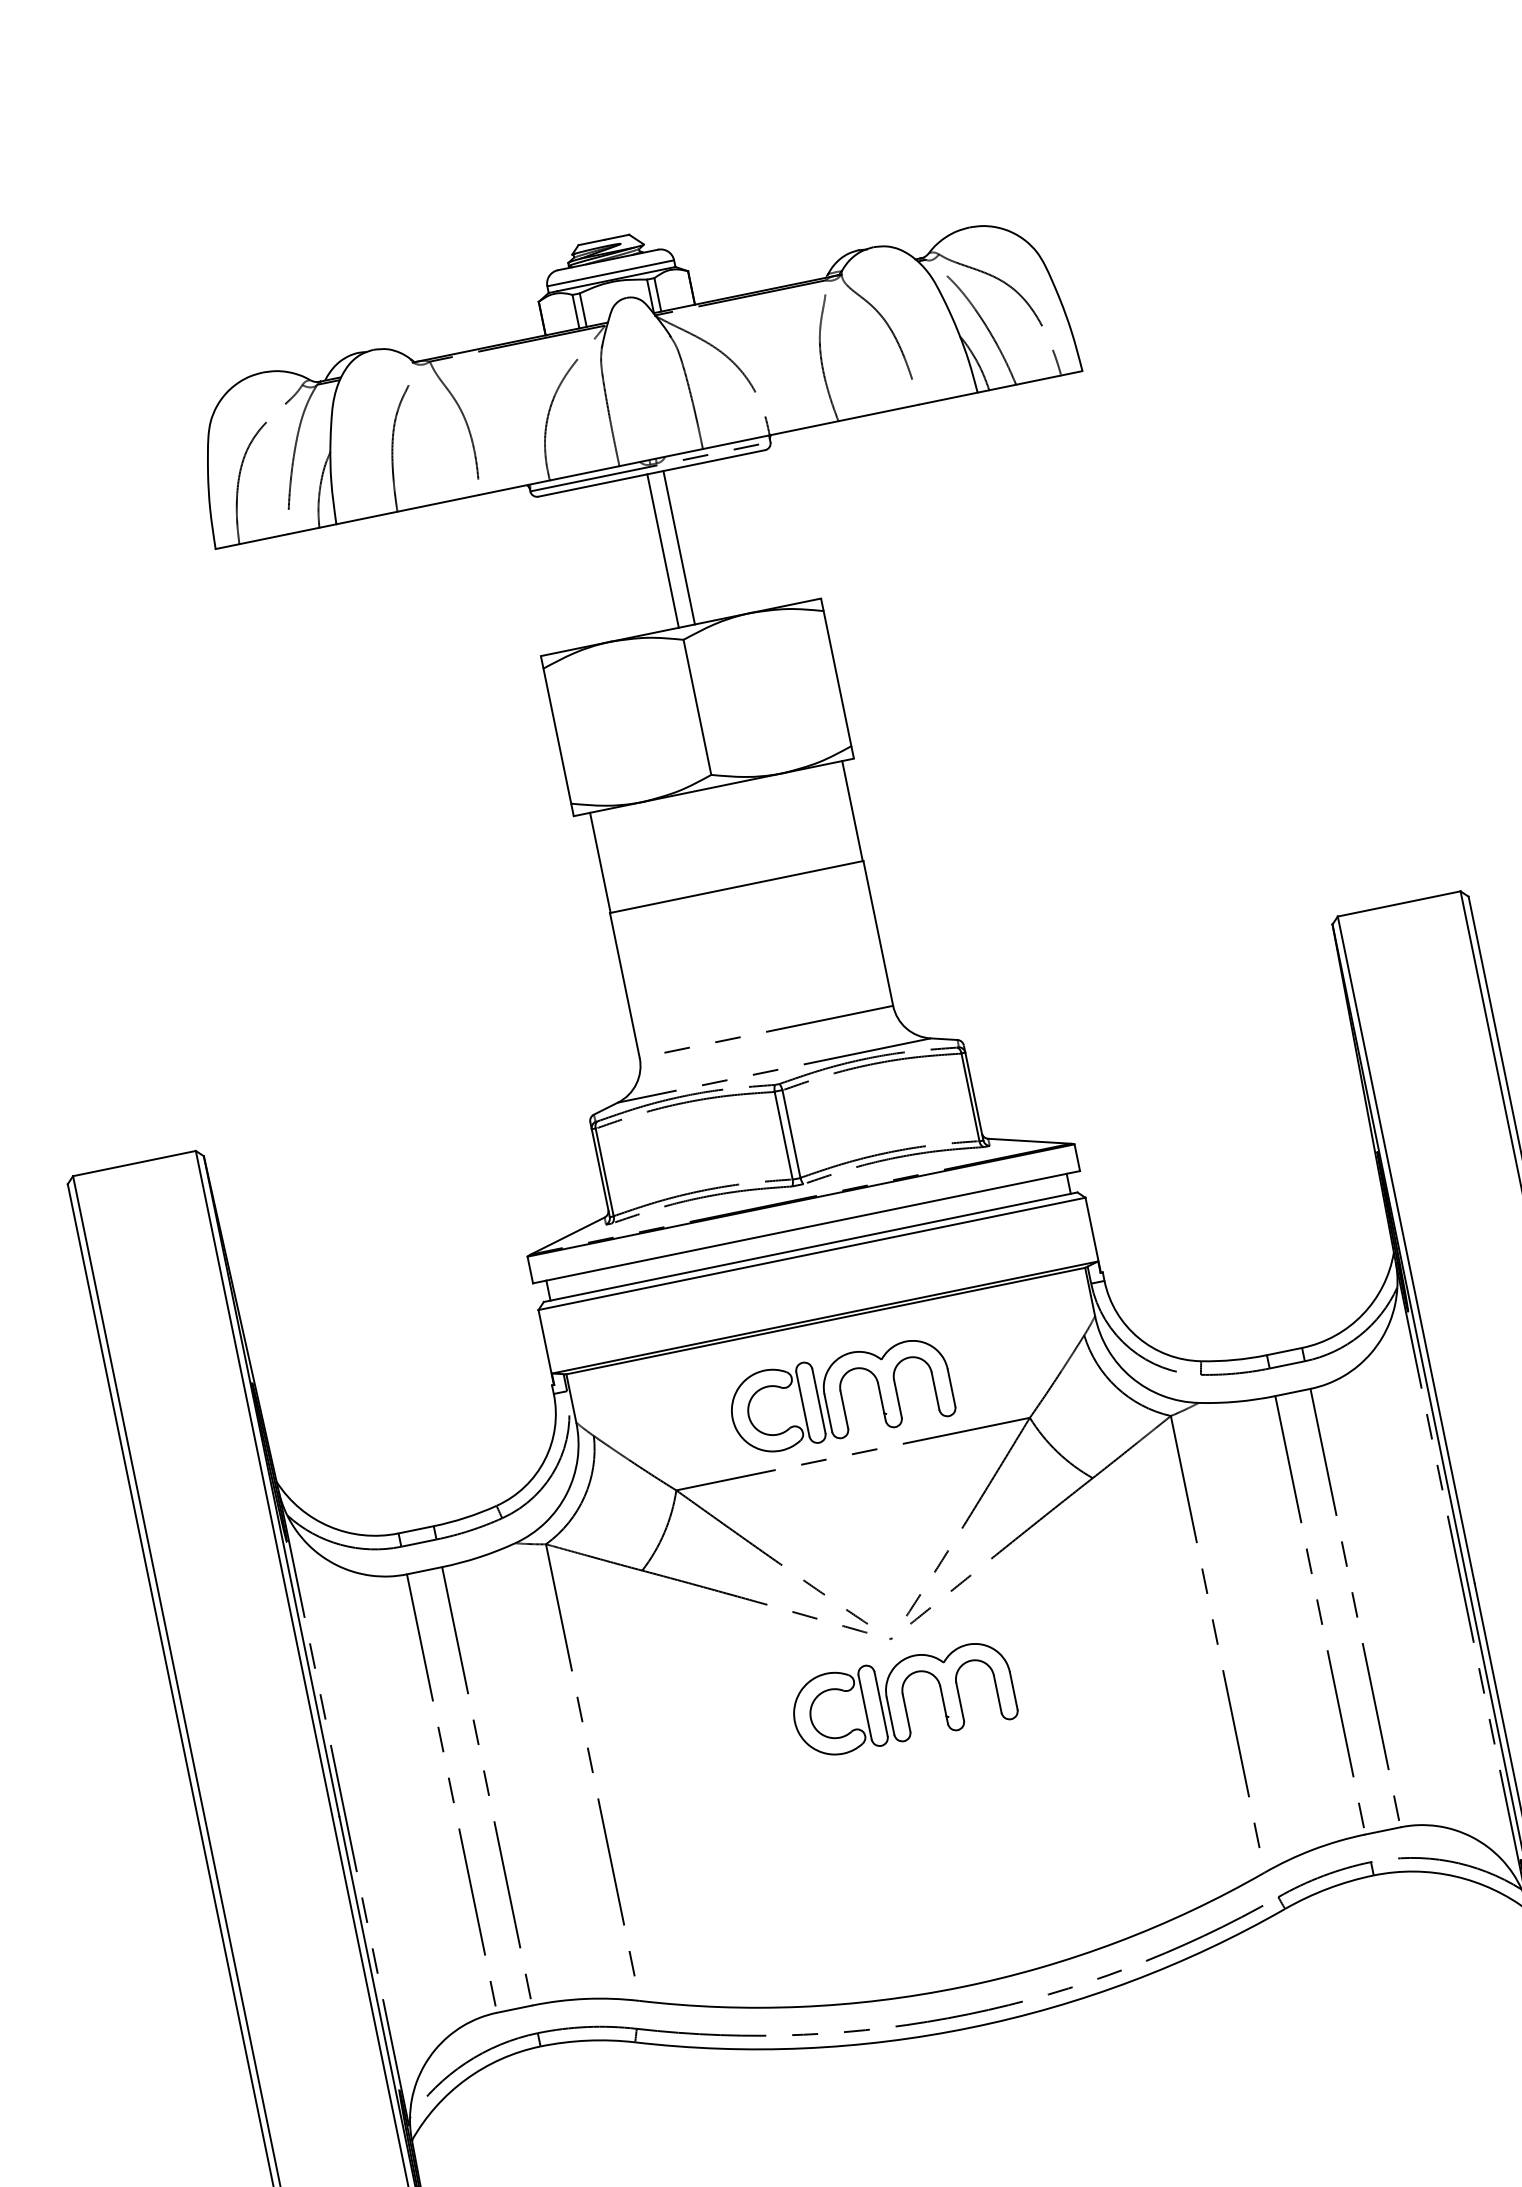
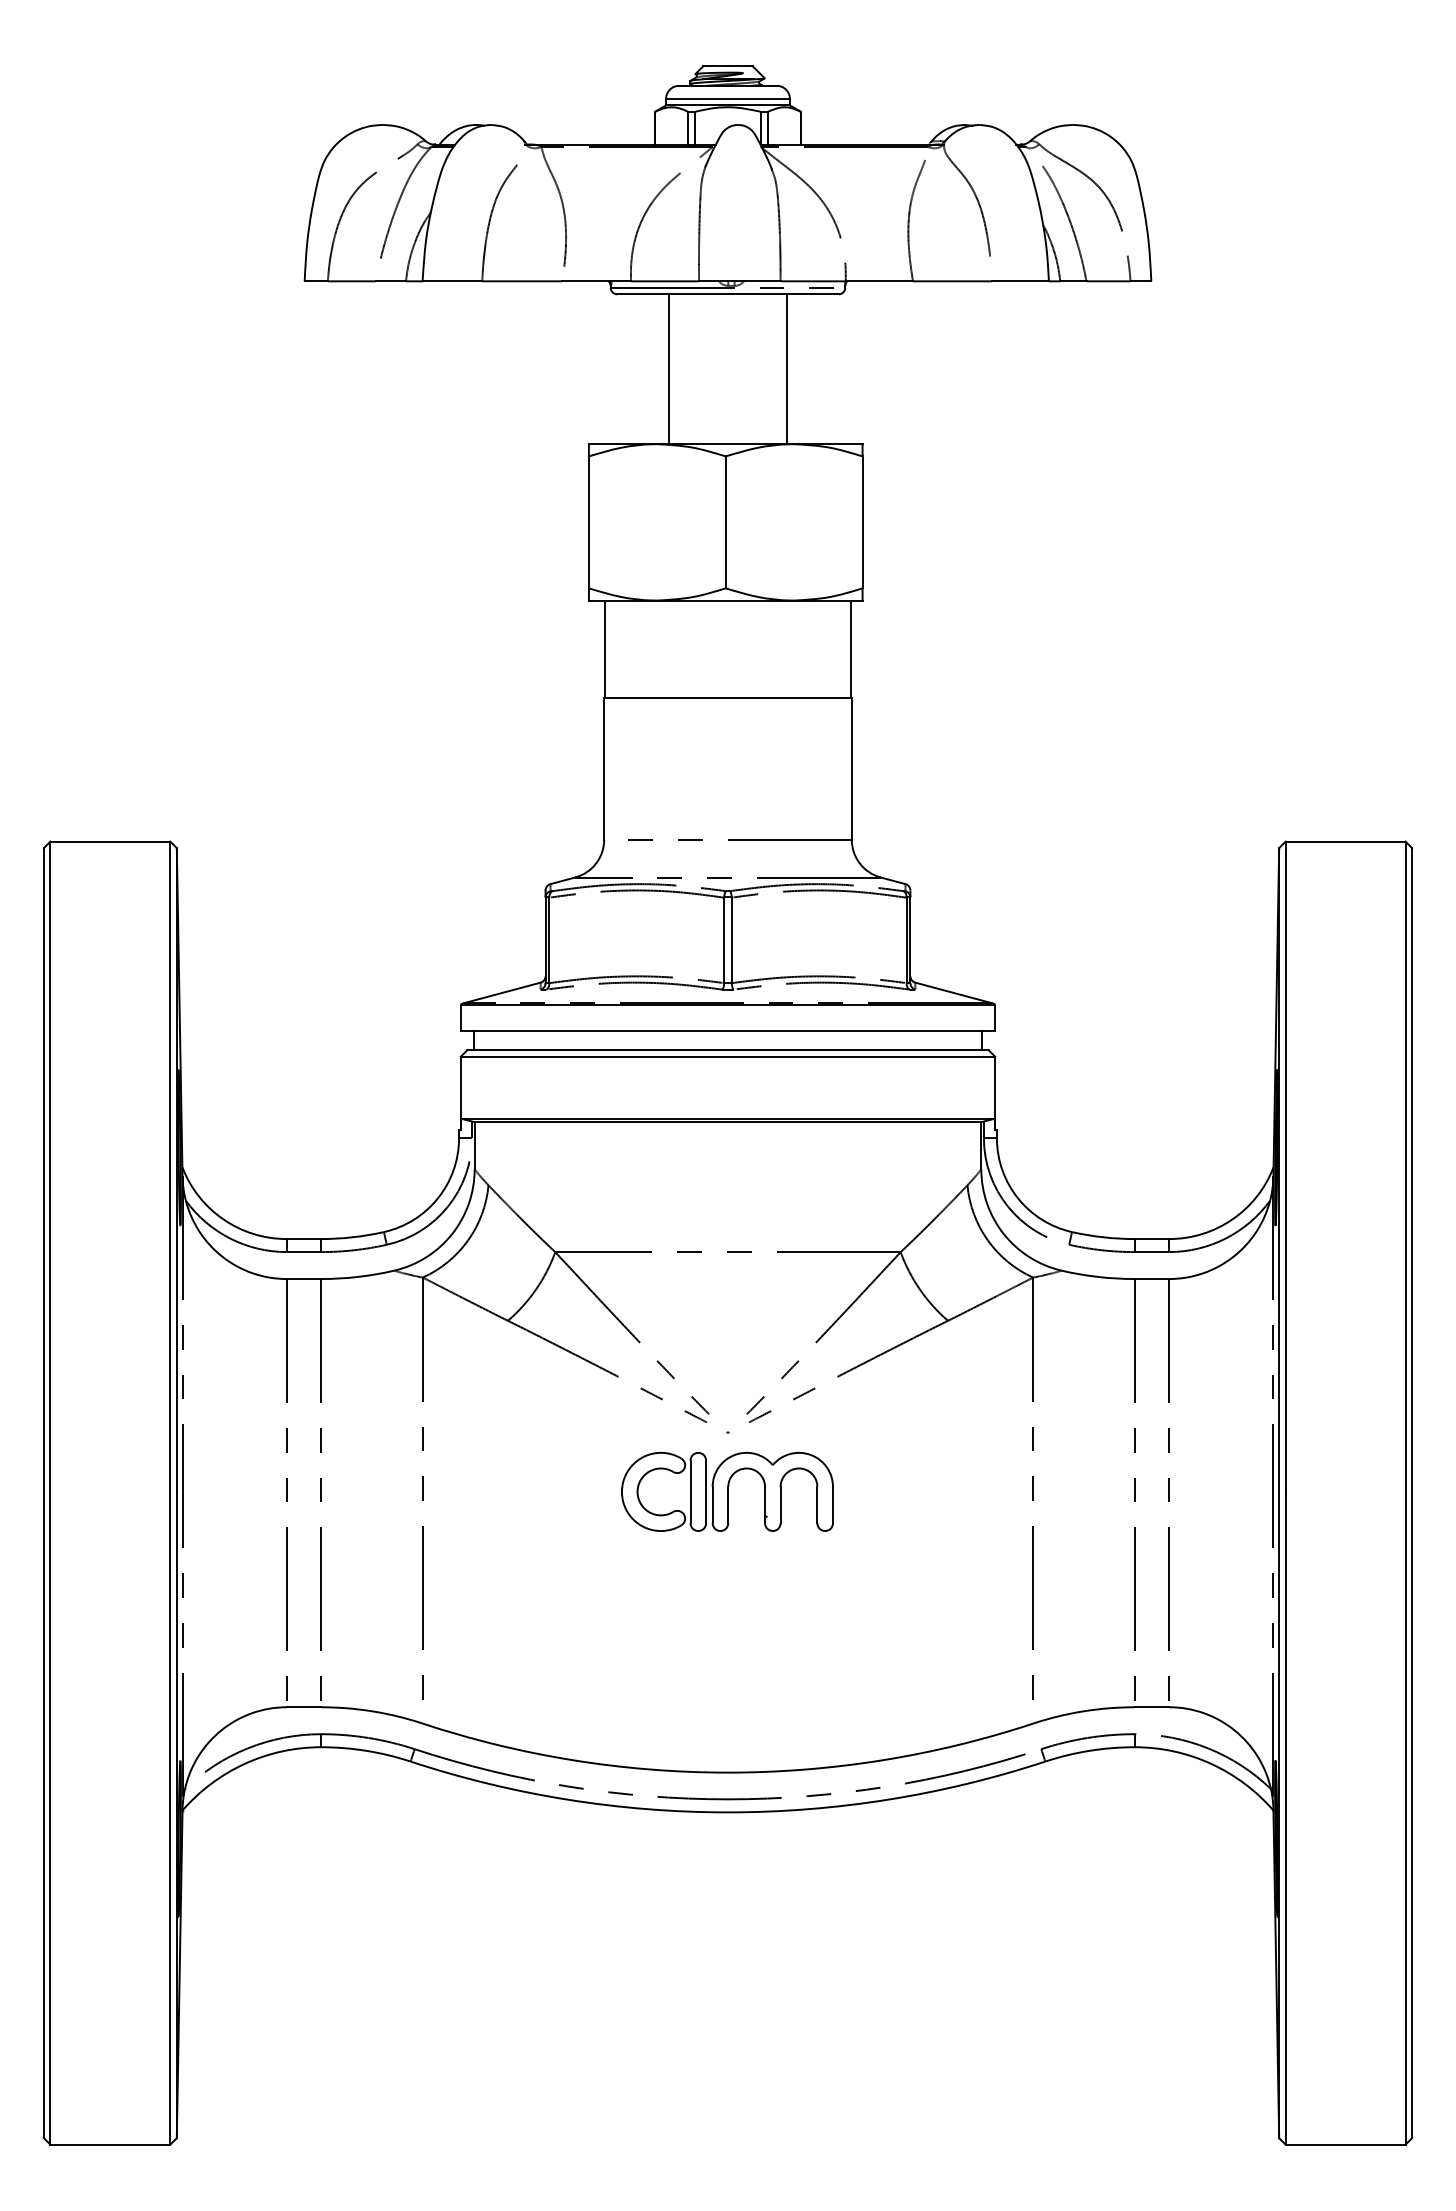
line: (679, 547) -> (669, 369), moved
line: (663, 551) -> (786, 369), moved
part: (840, 1396) -> (727, 1195), removed

